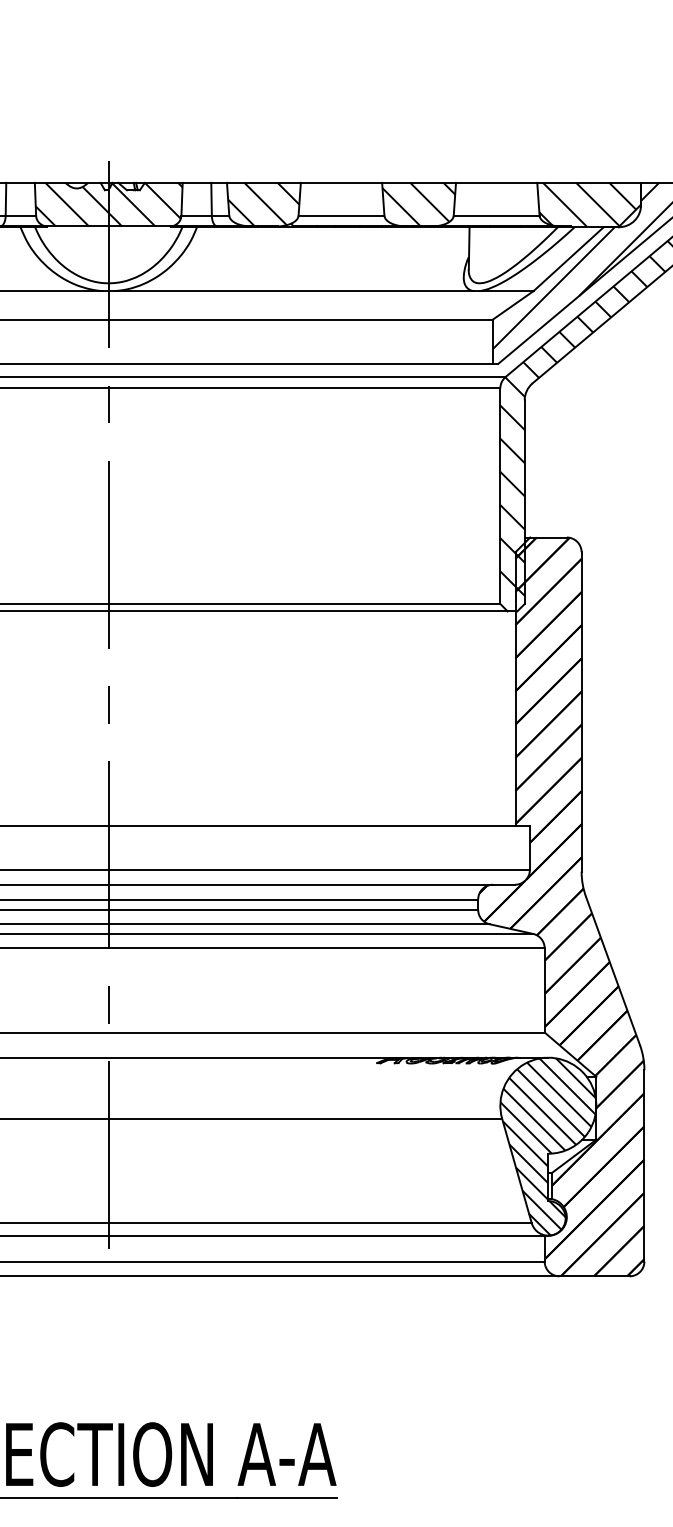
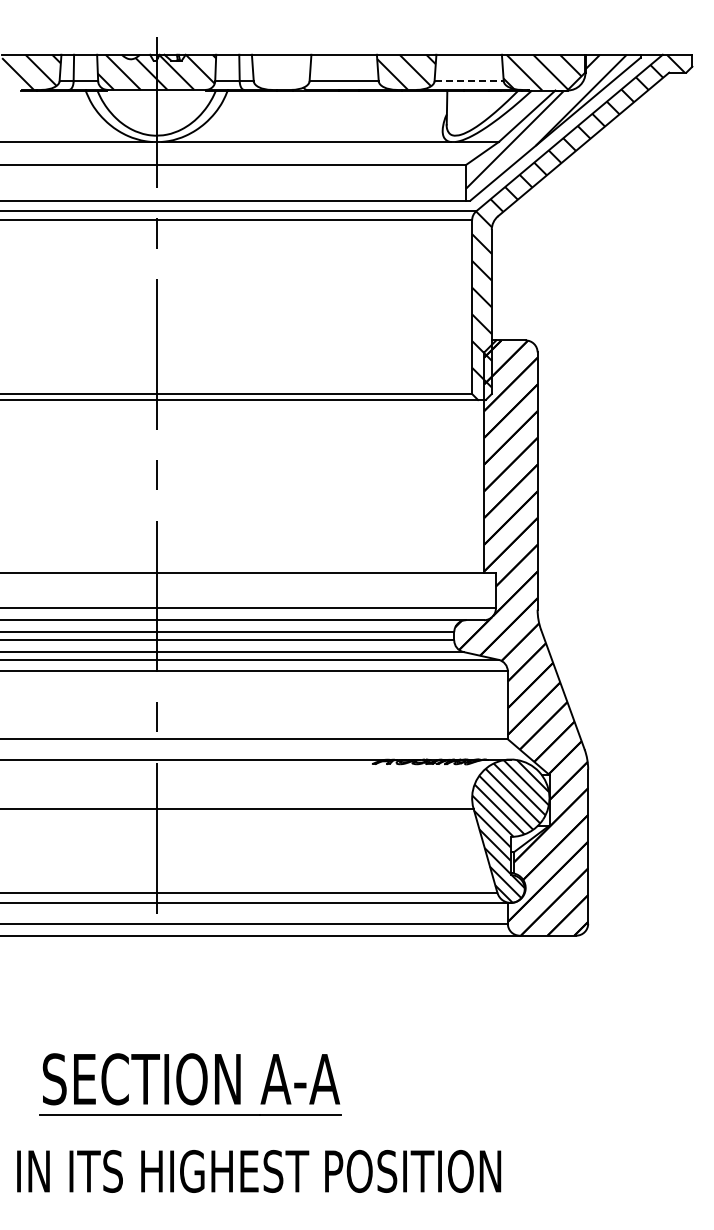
hatch: (263, 203) -> (281, 71), removed
line: (497, 216) -> (469, 81), solid -> dashed

